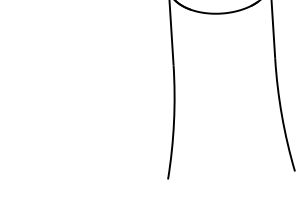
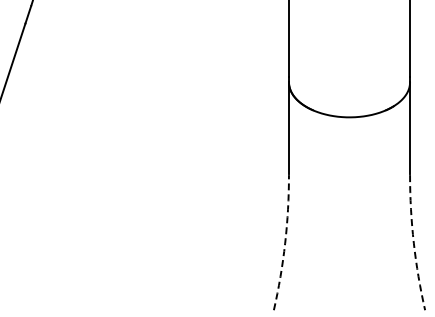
arc: (281, 116) -> (413, 243), solid -> dashed
arc: (174, 122) -> (285, 243), solid -> dashed

